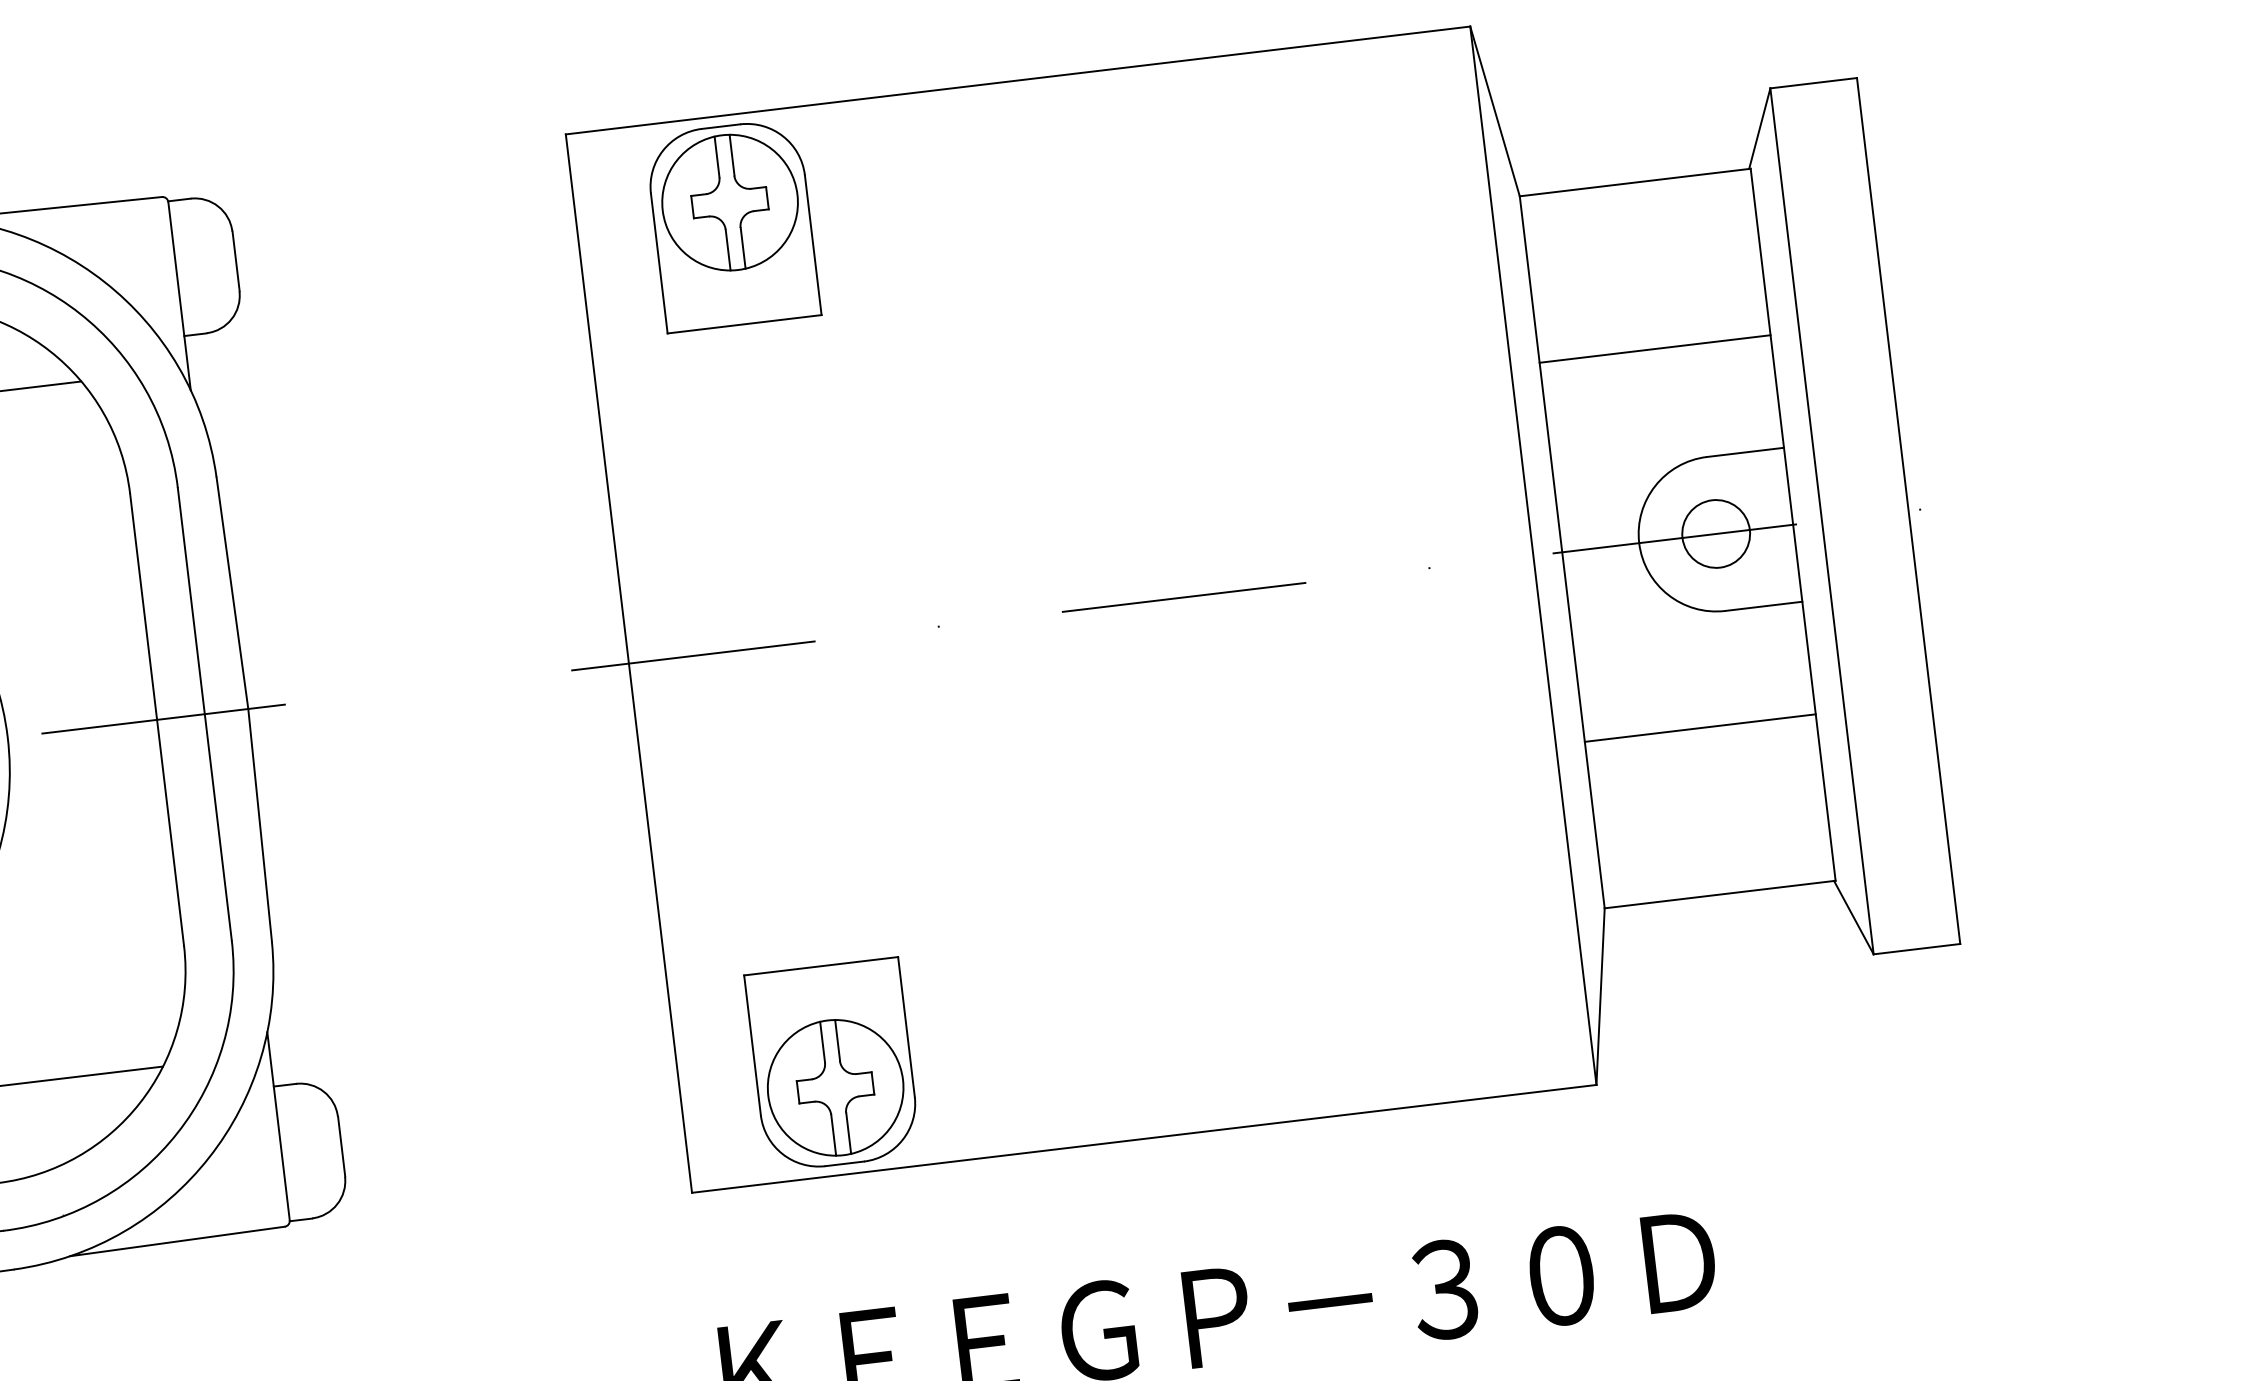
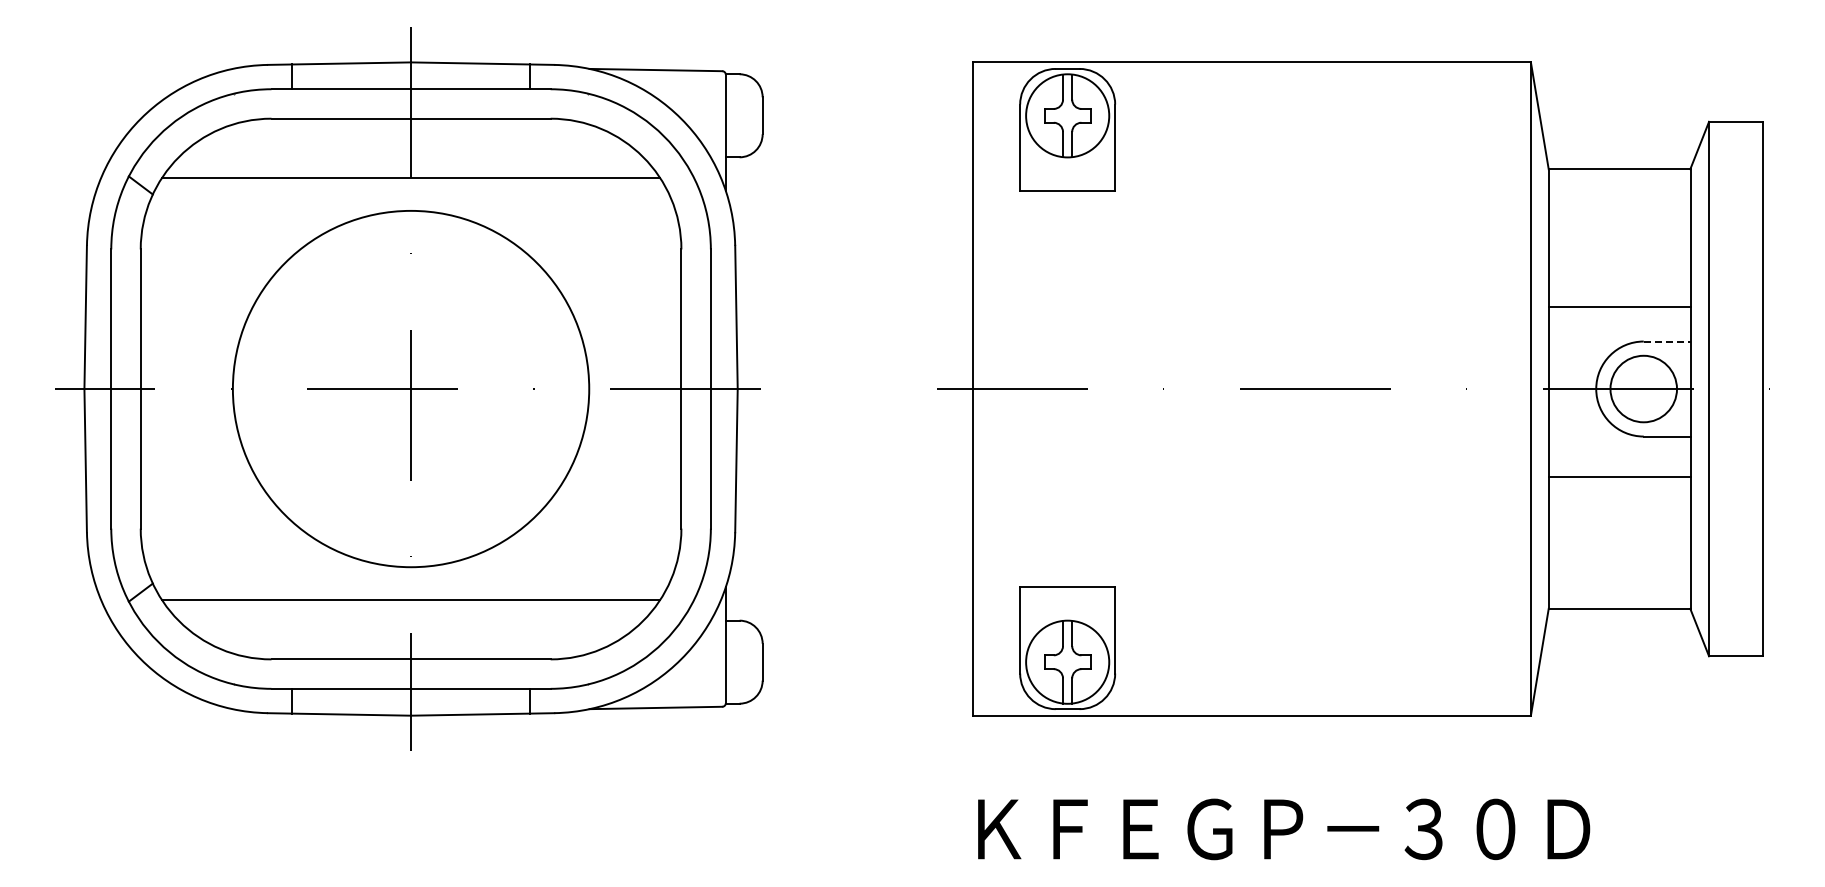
line: (1654, 349) -> (1619, 307), moved
line: (1745, 452) -> (1667, 341), solid -> dashed
circle: (1715, 533) -> (1643, 388), size x1.6
line: (1699, 728) -> (1619, 477), moved

